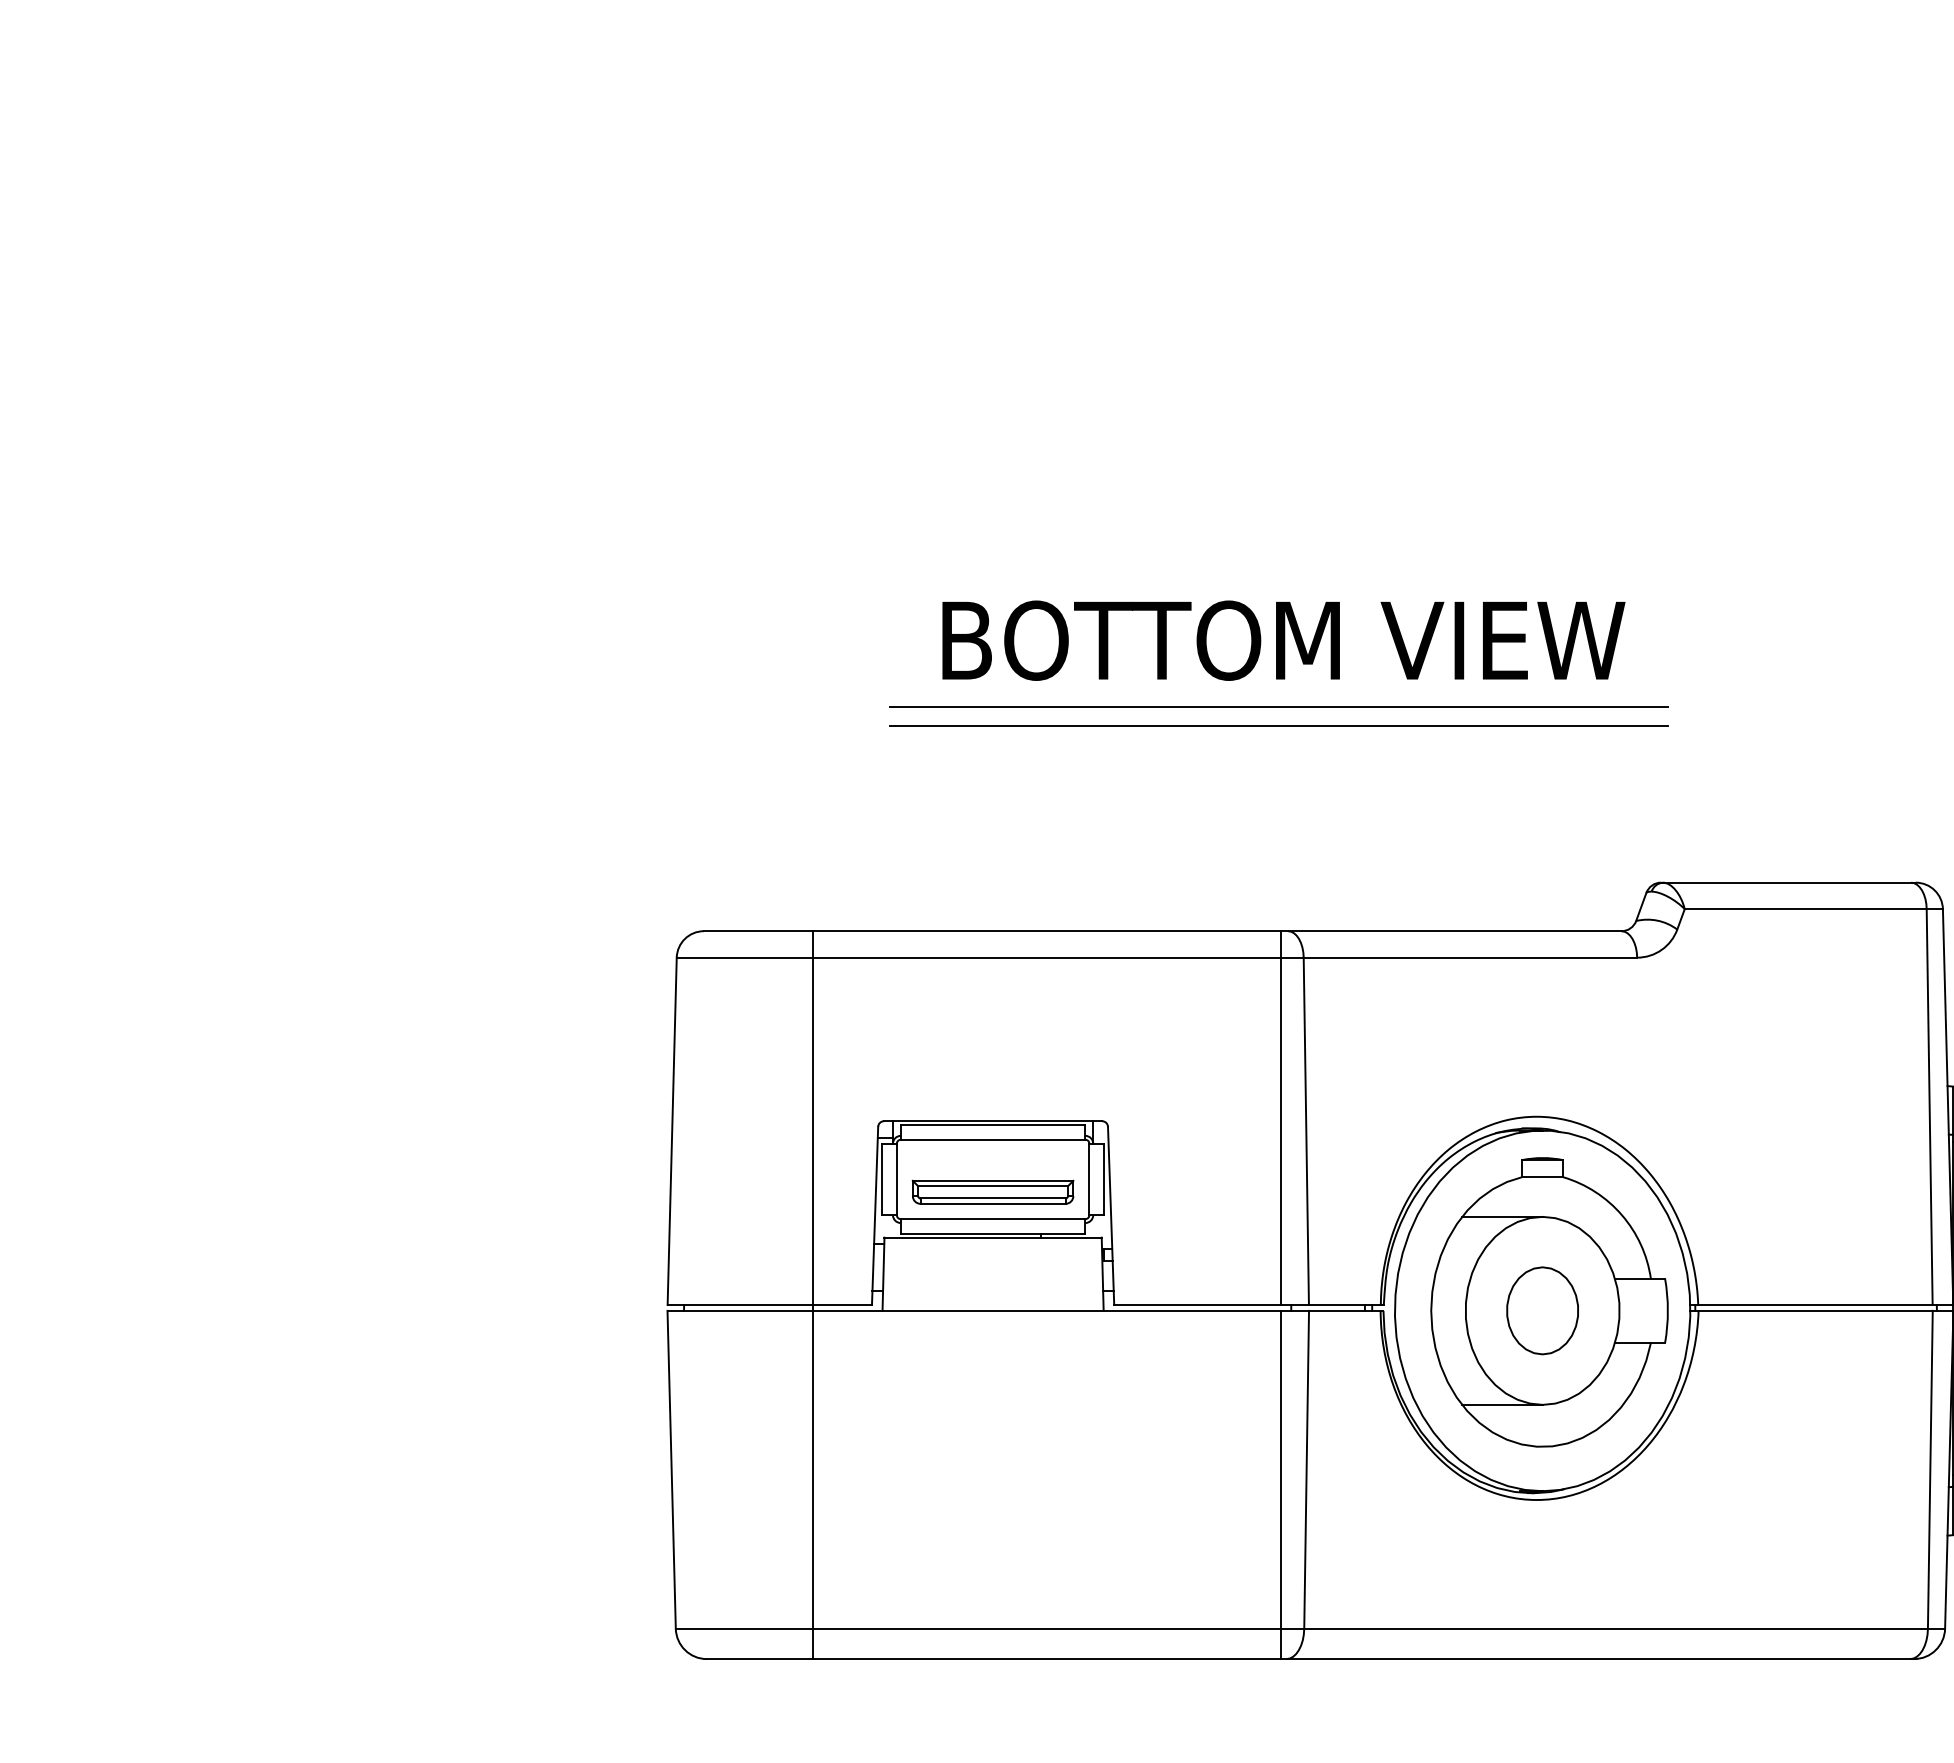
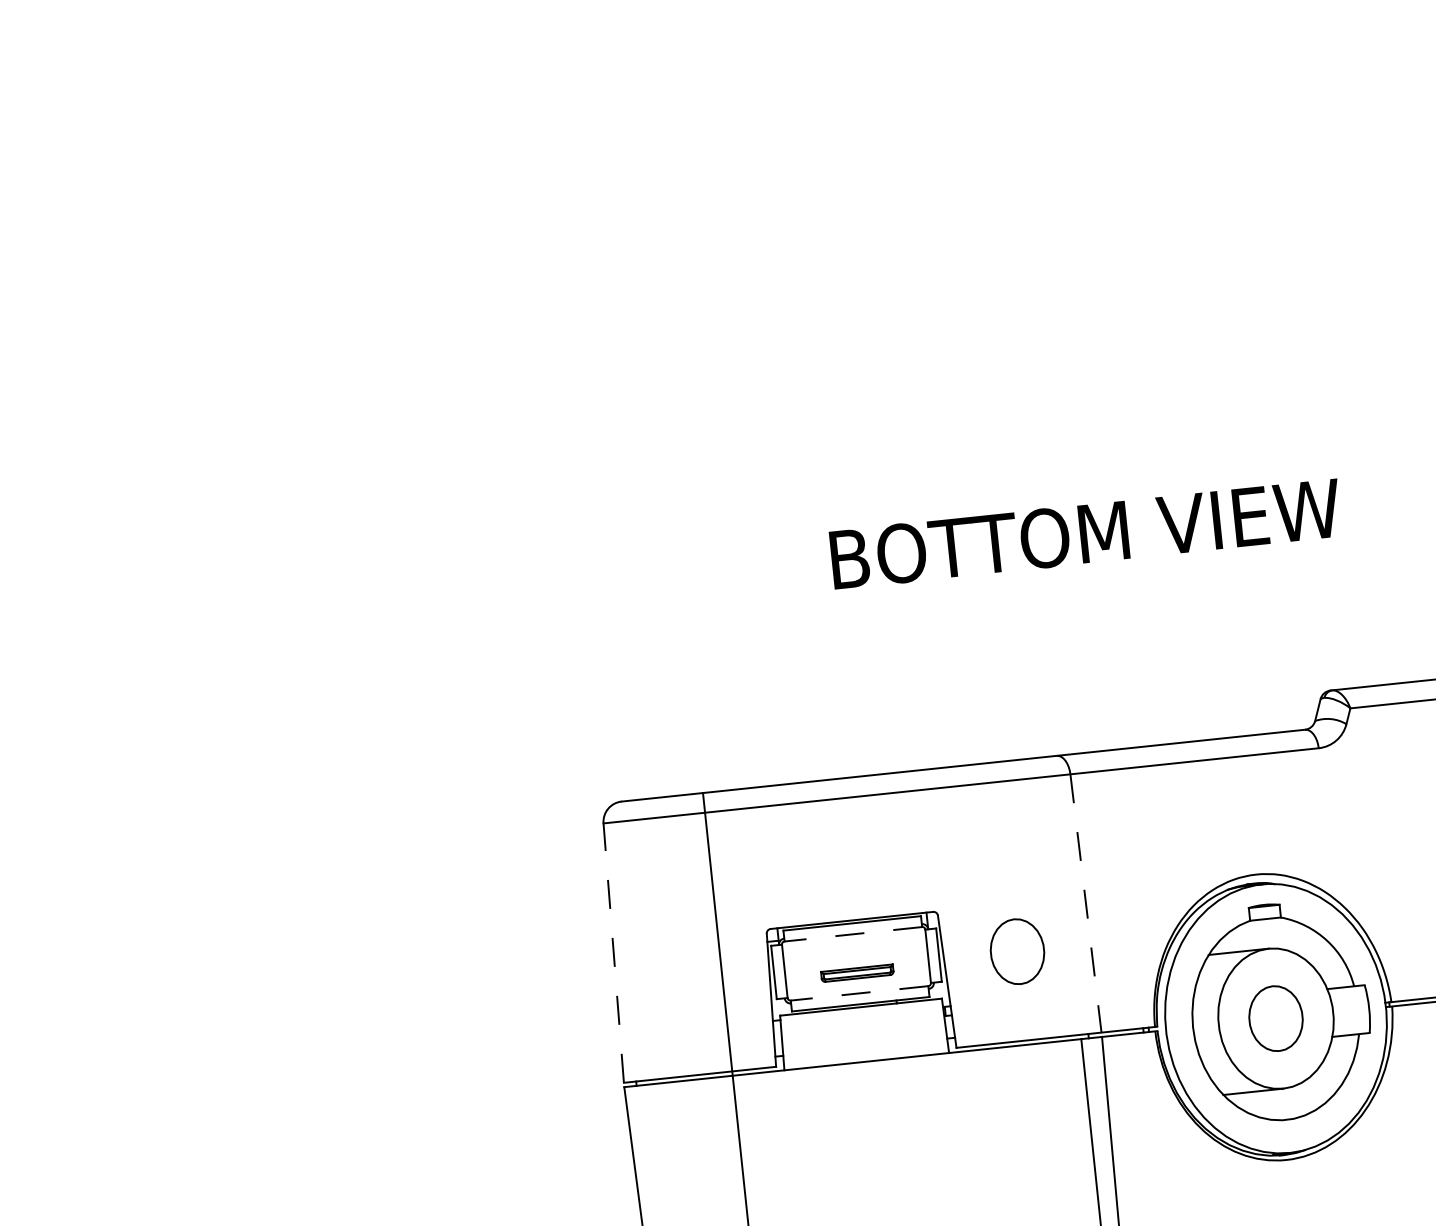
text: (1283, 640) -> (1085, 533), moved
line: (1278, 707) -> (1032, 590), removed
line: (1278, 725) -> (1033, 603), removed
line: (1281, 1118) -> (1066, 895), removed
line: (672, 1131) -> (613, 953), solid -> dashed
line: (1306, 1131) -> (1086, 903), solid -> dashed
line: (992, 1139) -> (852, 934), solid -> dashed
part: (1208, 1185) -> (1017, 951), added
part: (992, 1191) -> (856, 972), size x0.6
line: (992, 1219) -> (859, 993), solid -> dashed

